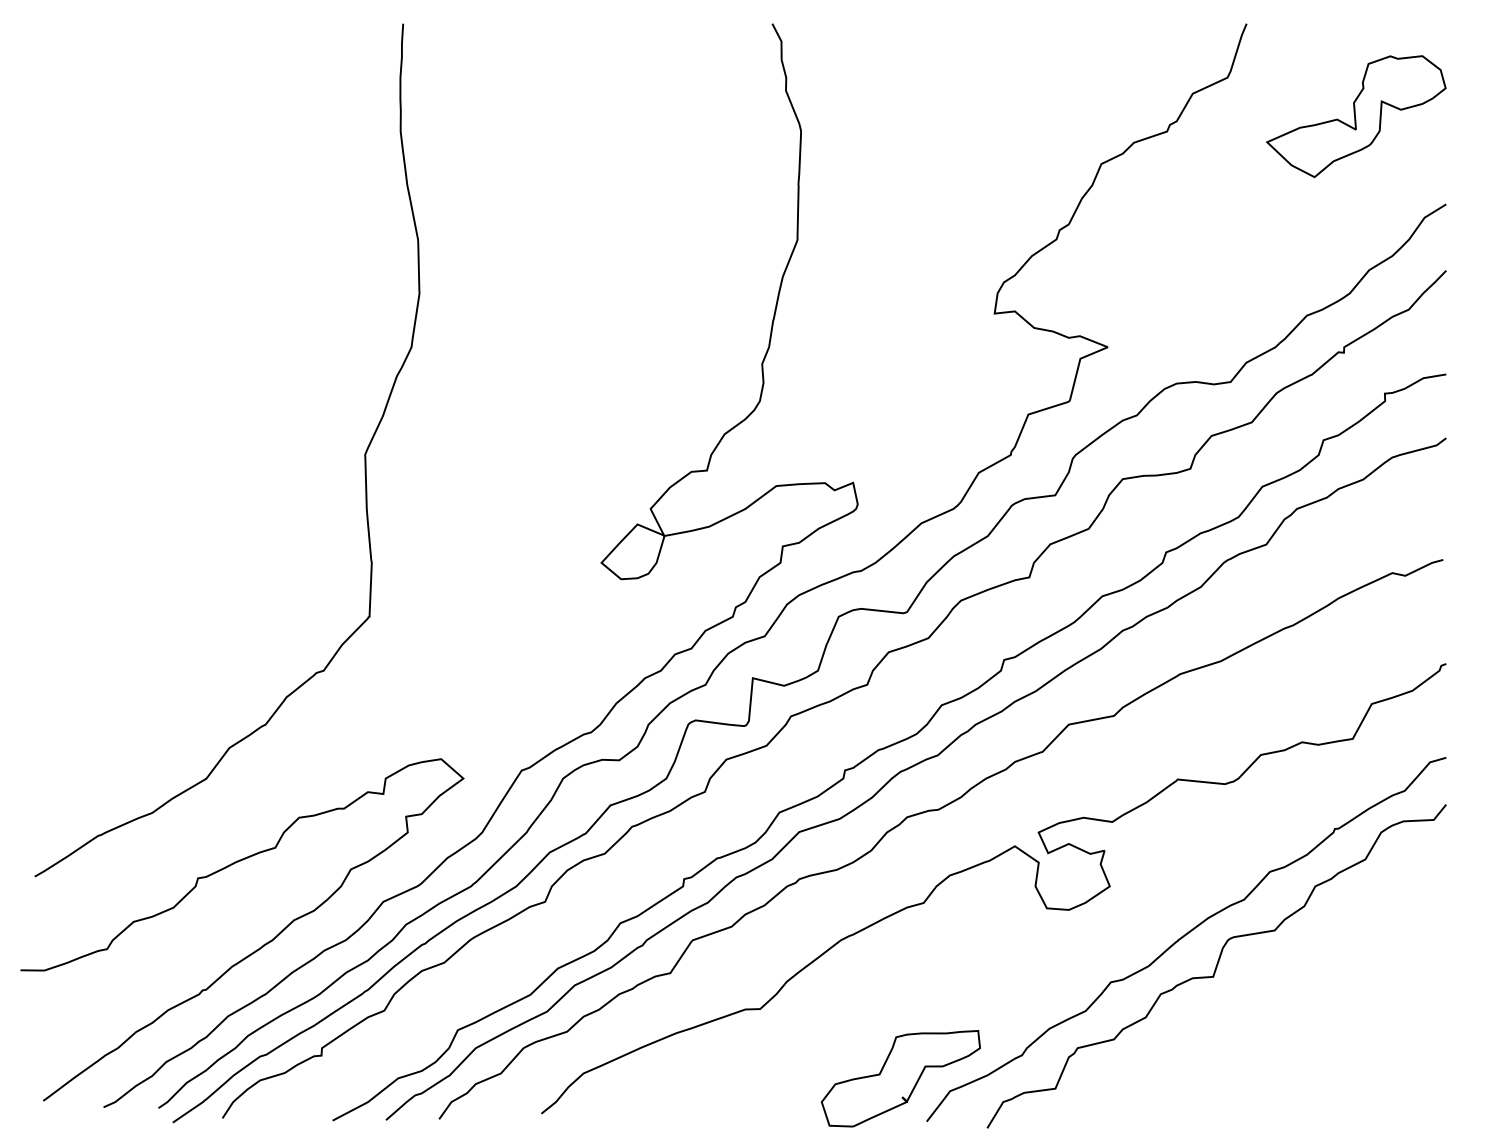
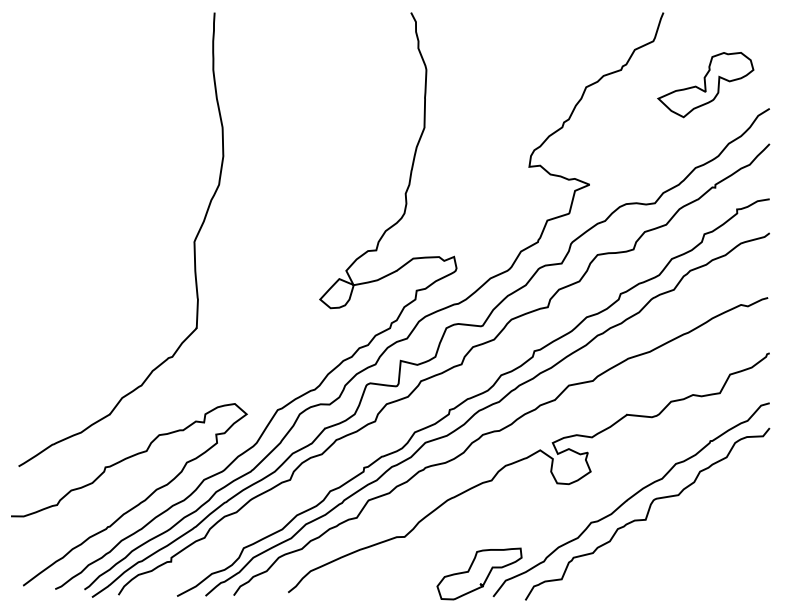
part: (1355, 117) -> (705, 85), moved

